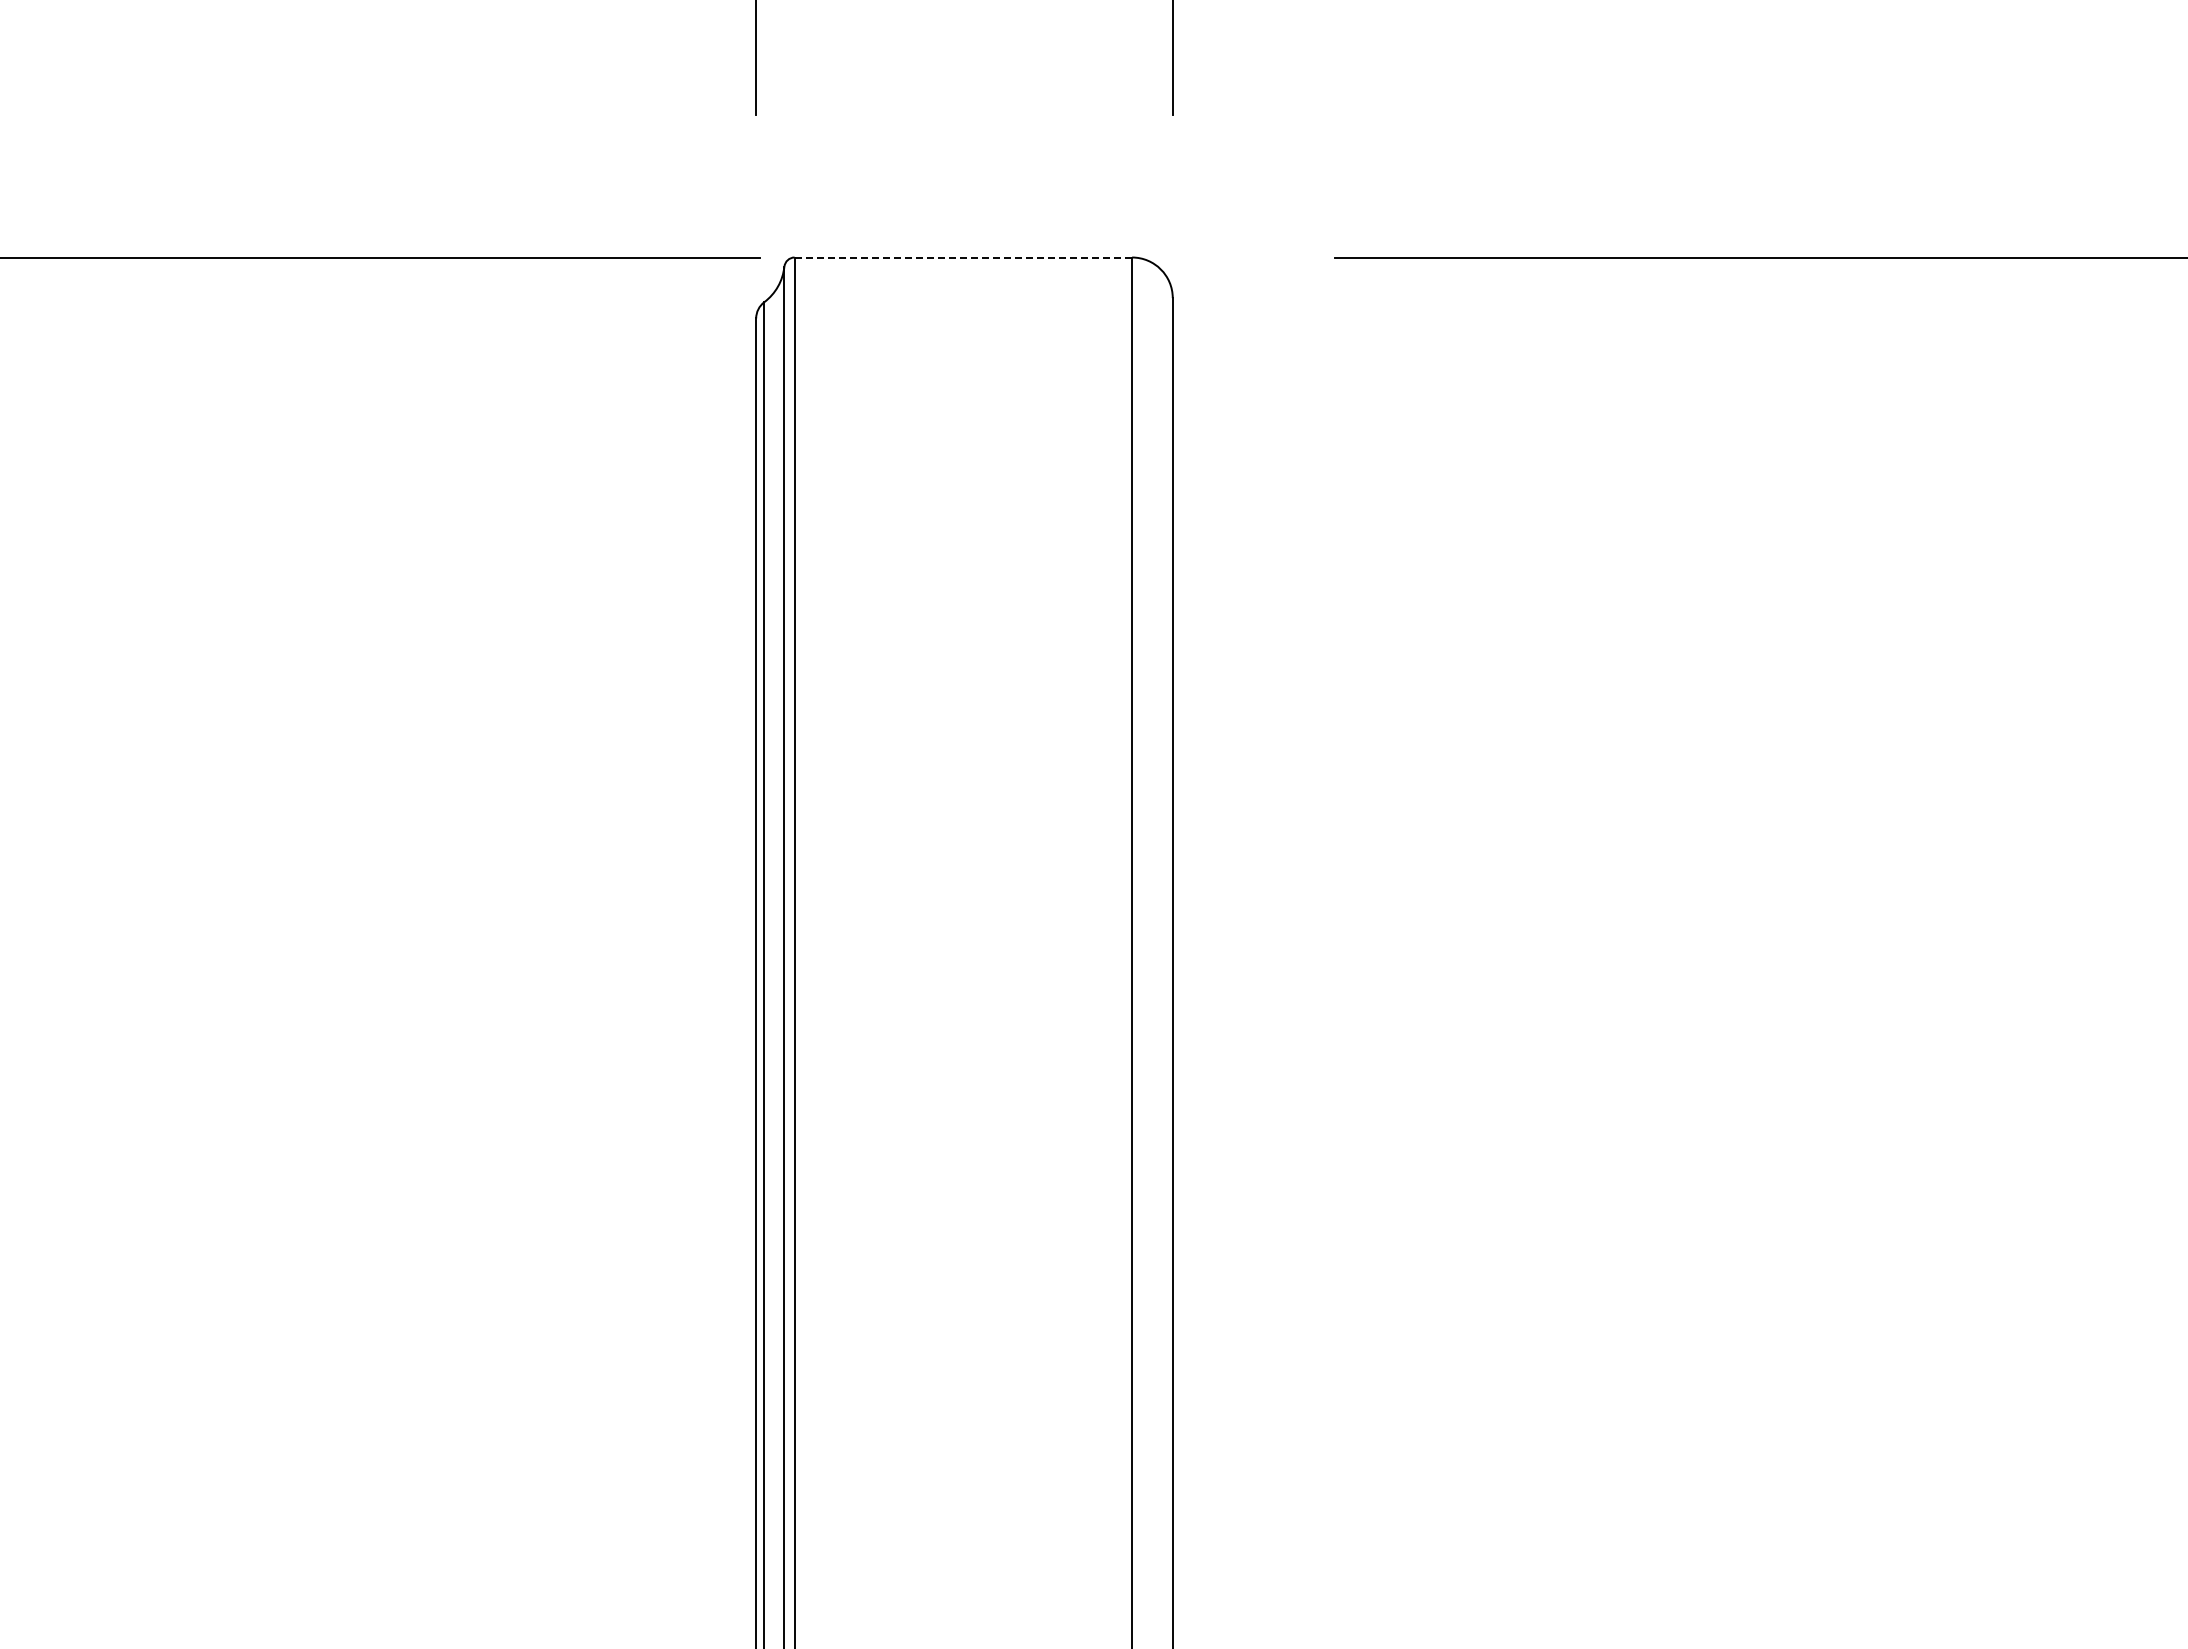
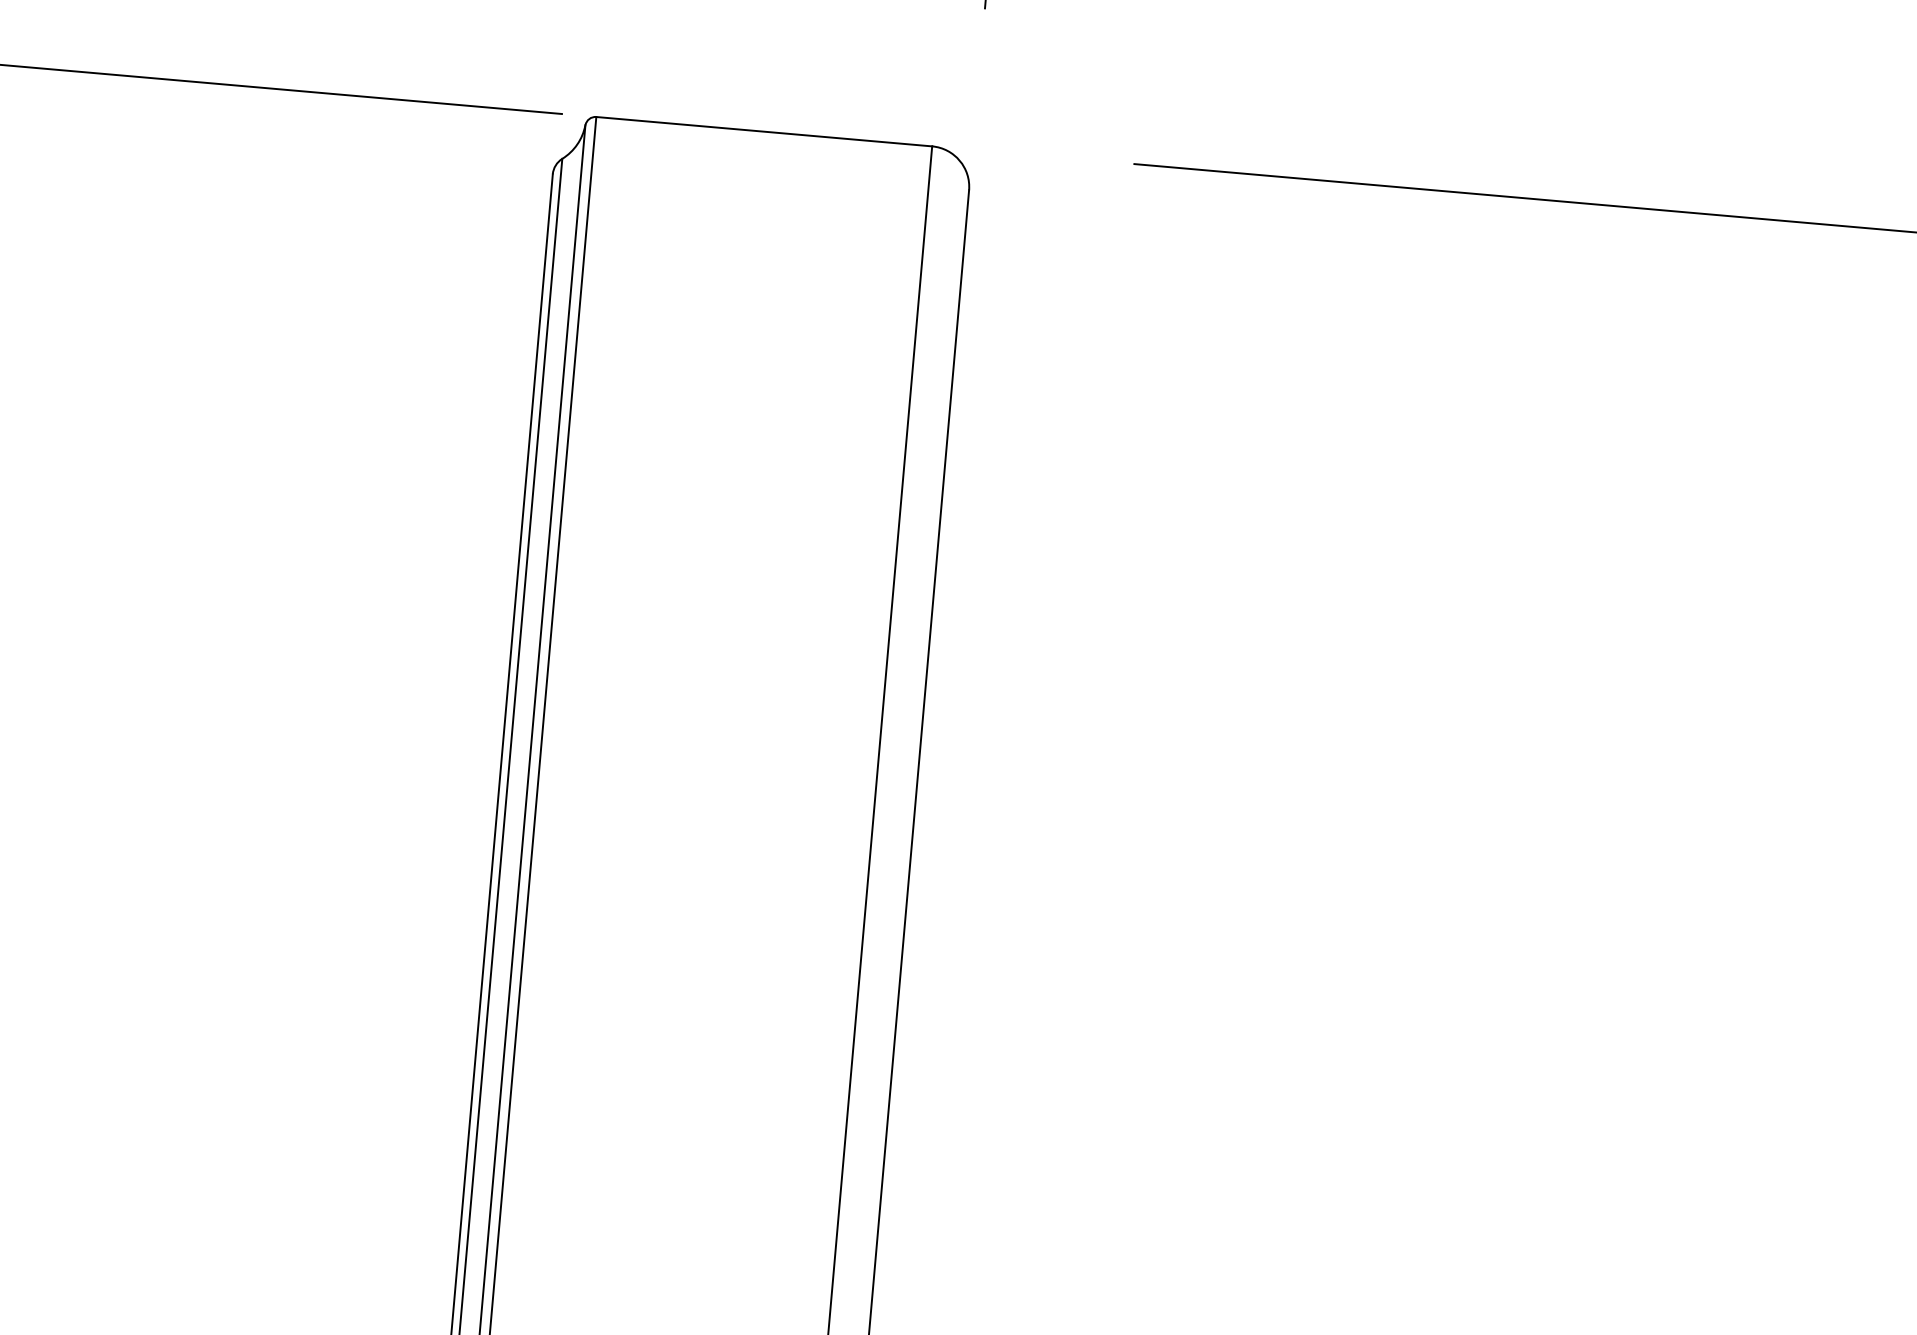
line: (963, 257) -> (764, 131), dashed -> solid

